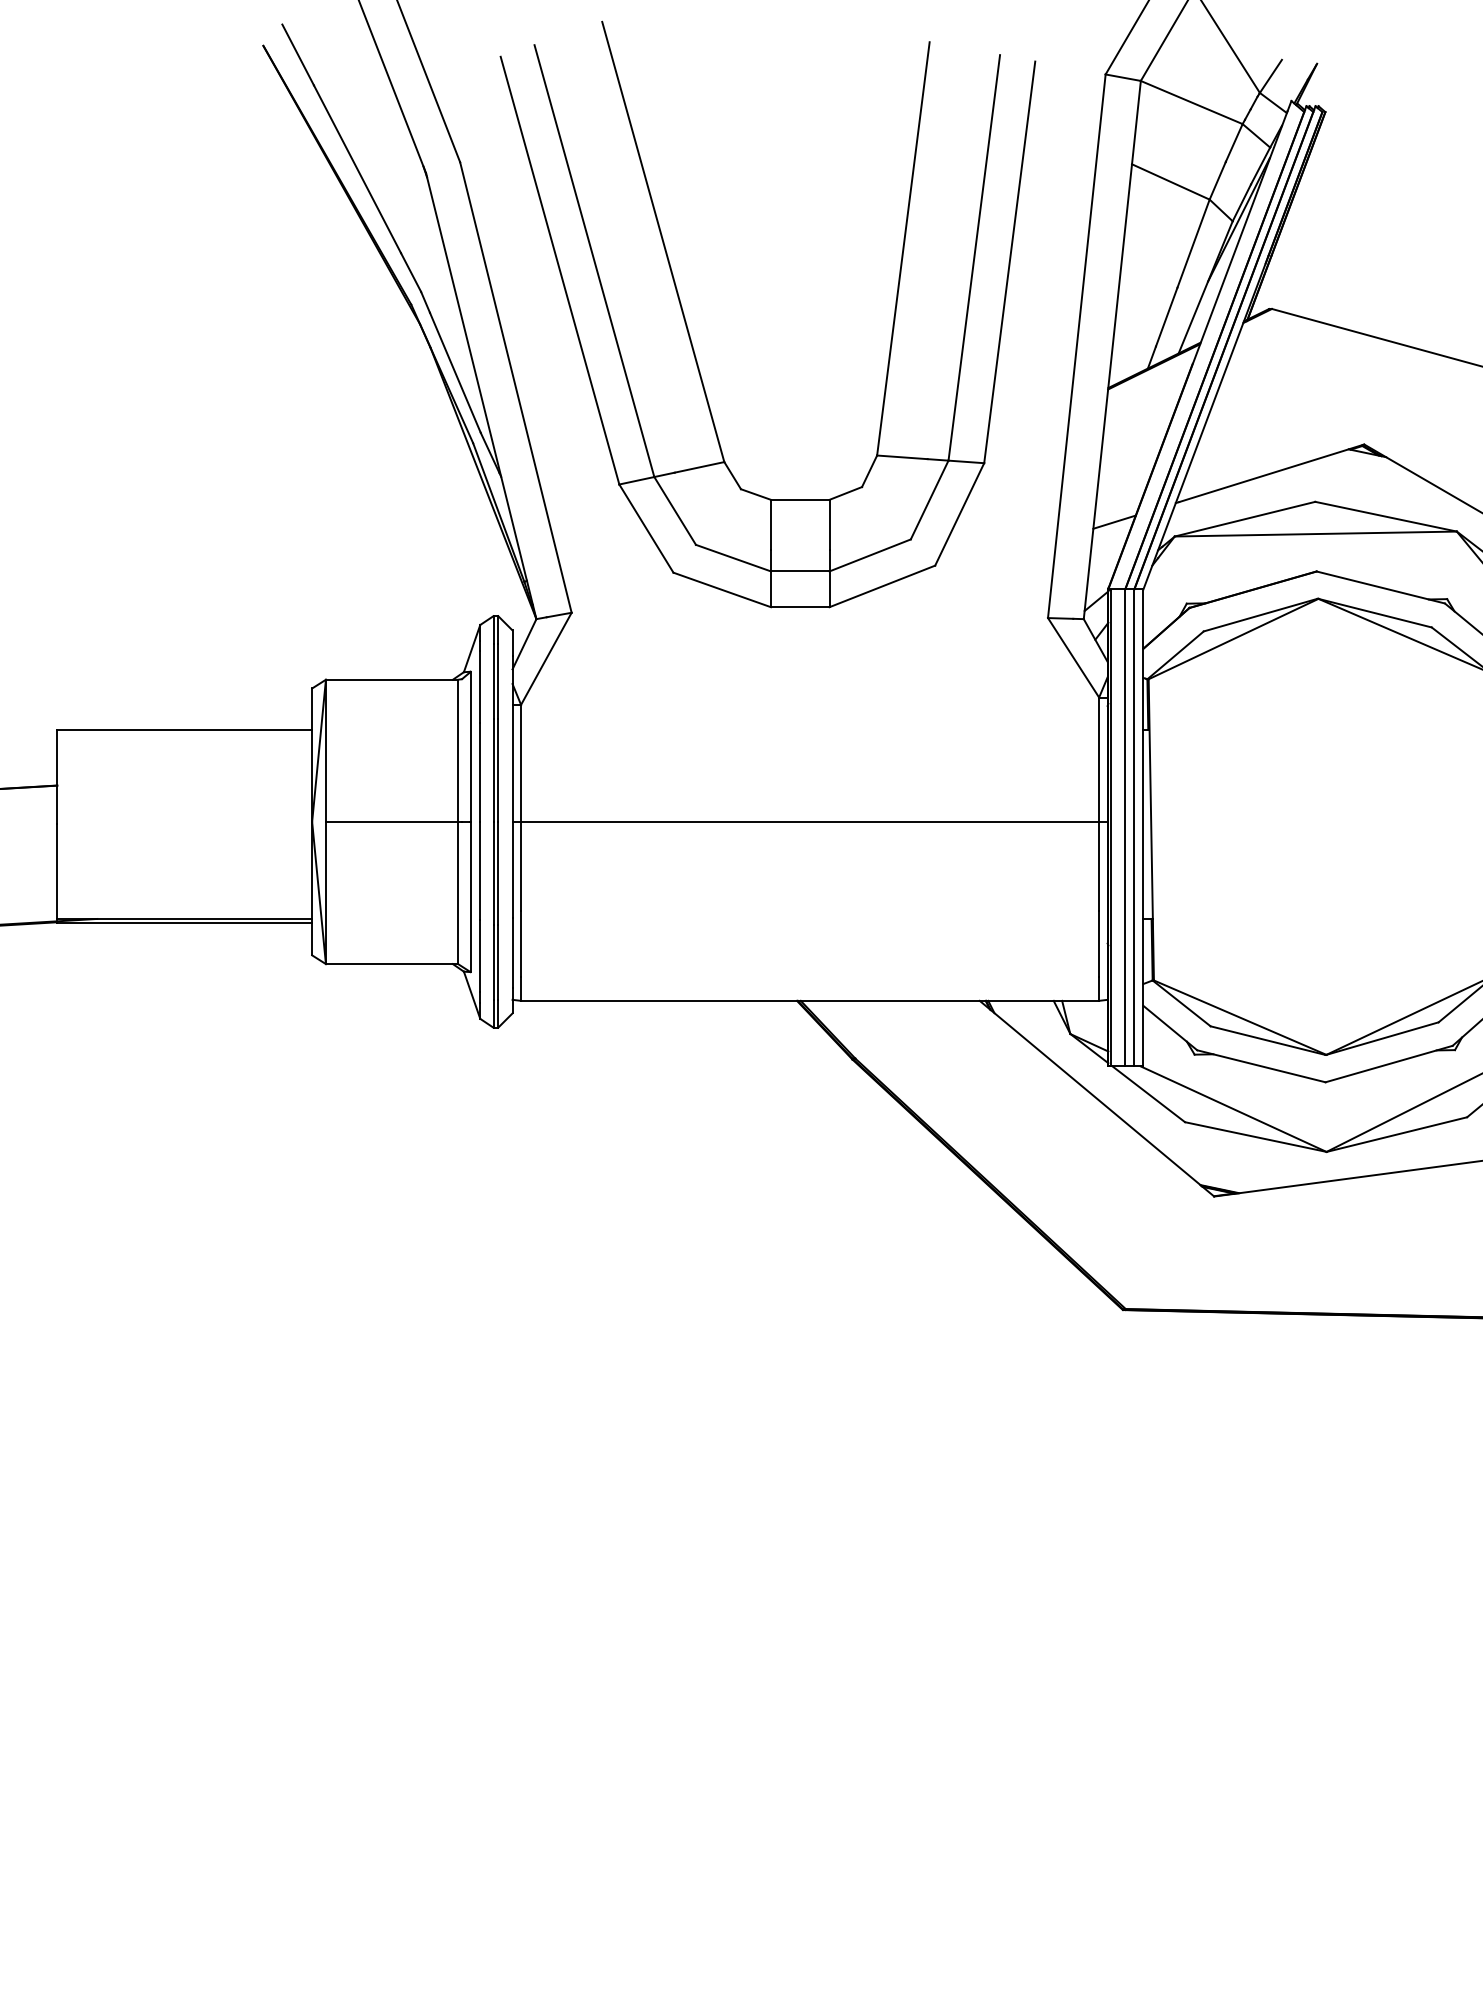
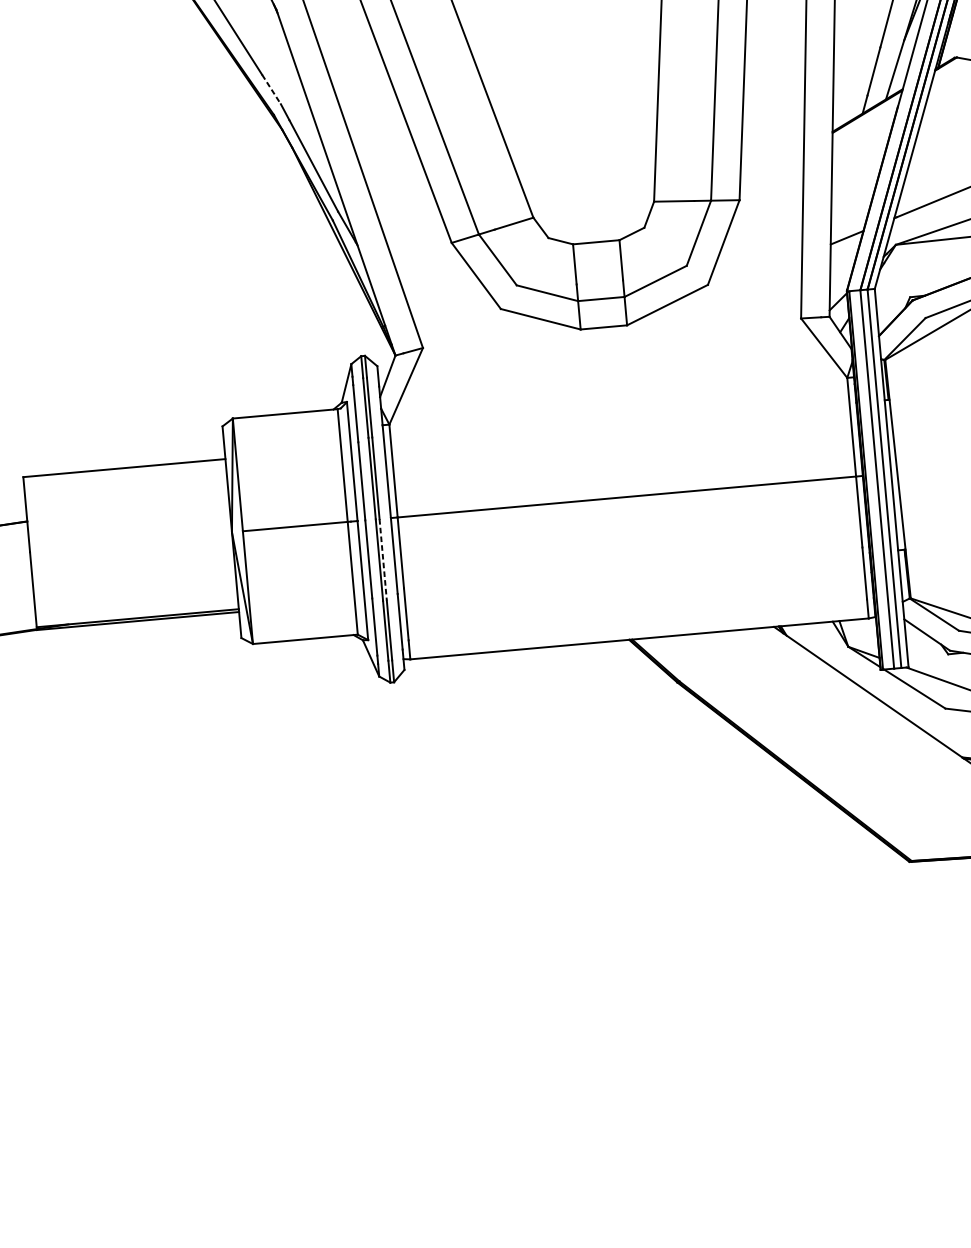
line: (411, 272) -> (271, 89), solid -> dashed
line: (498, 873) -> (383, 559), solid -> dashed

